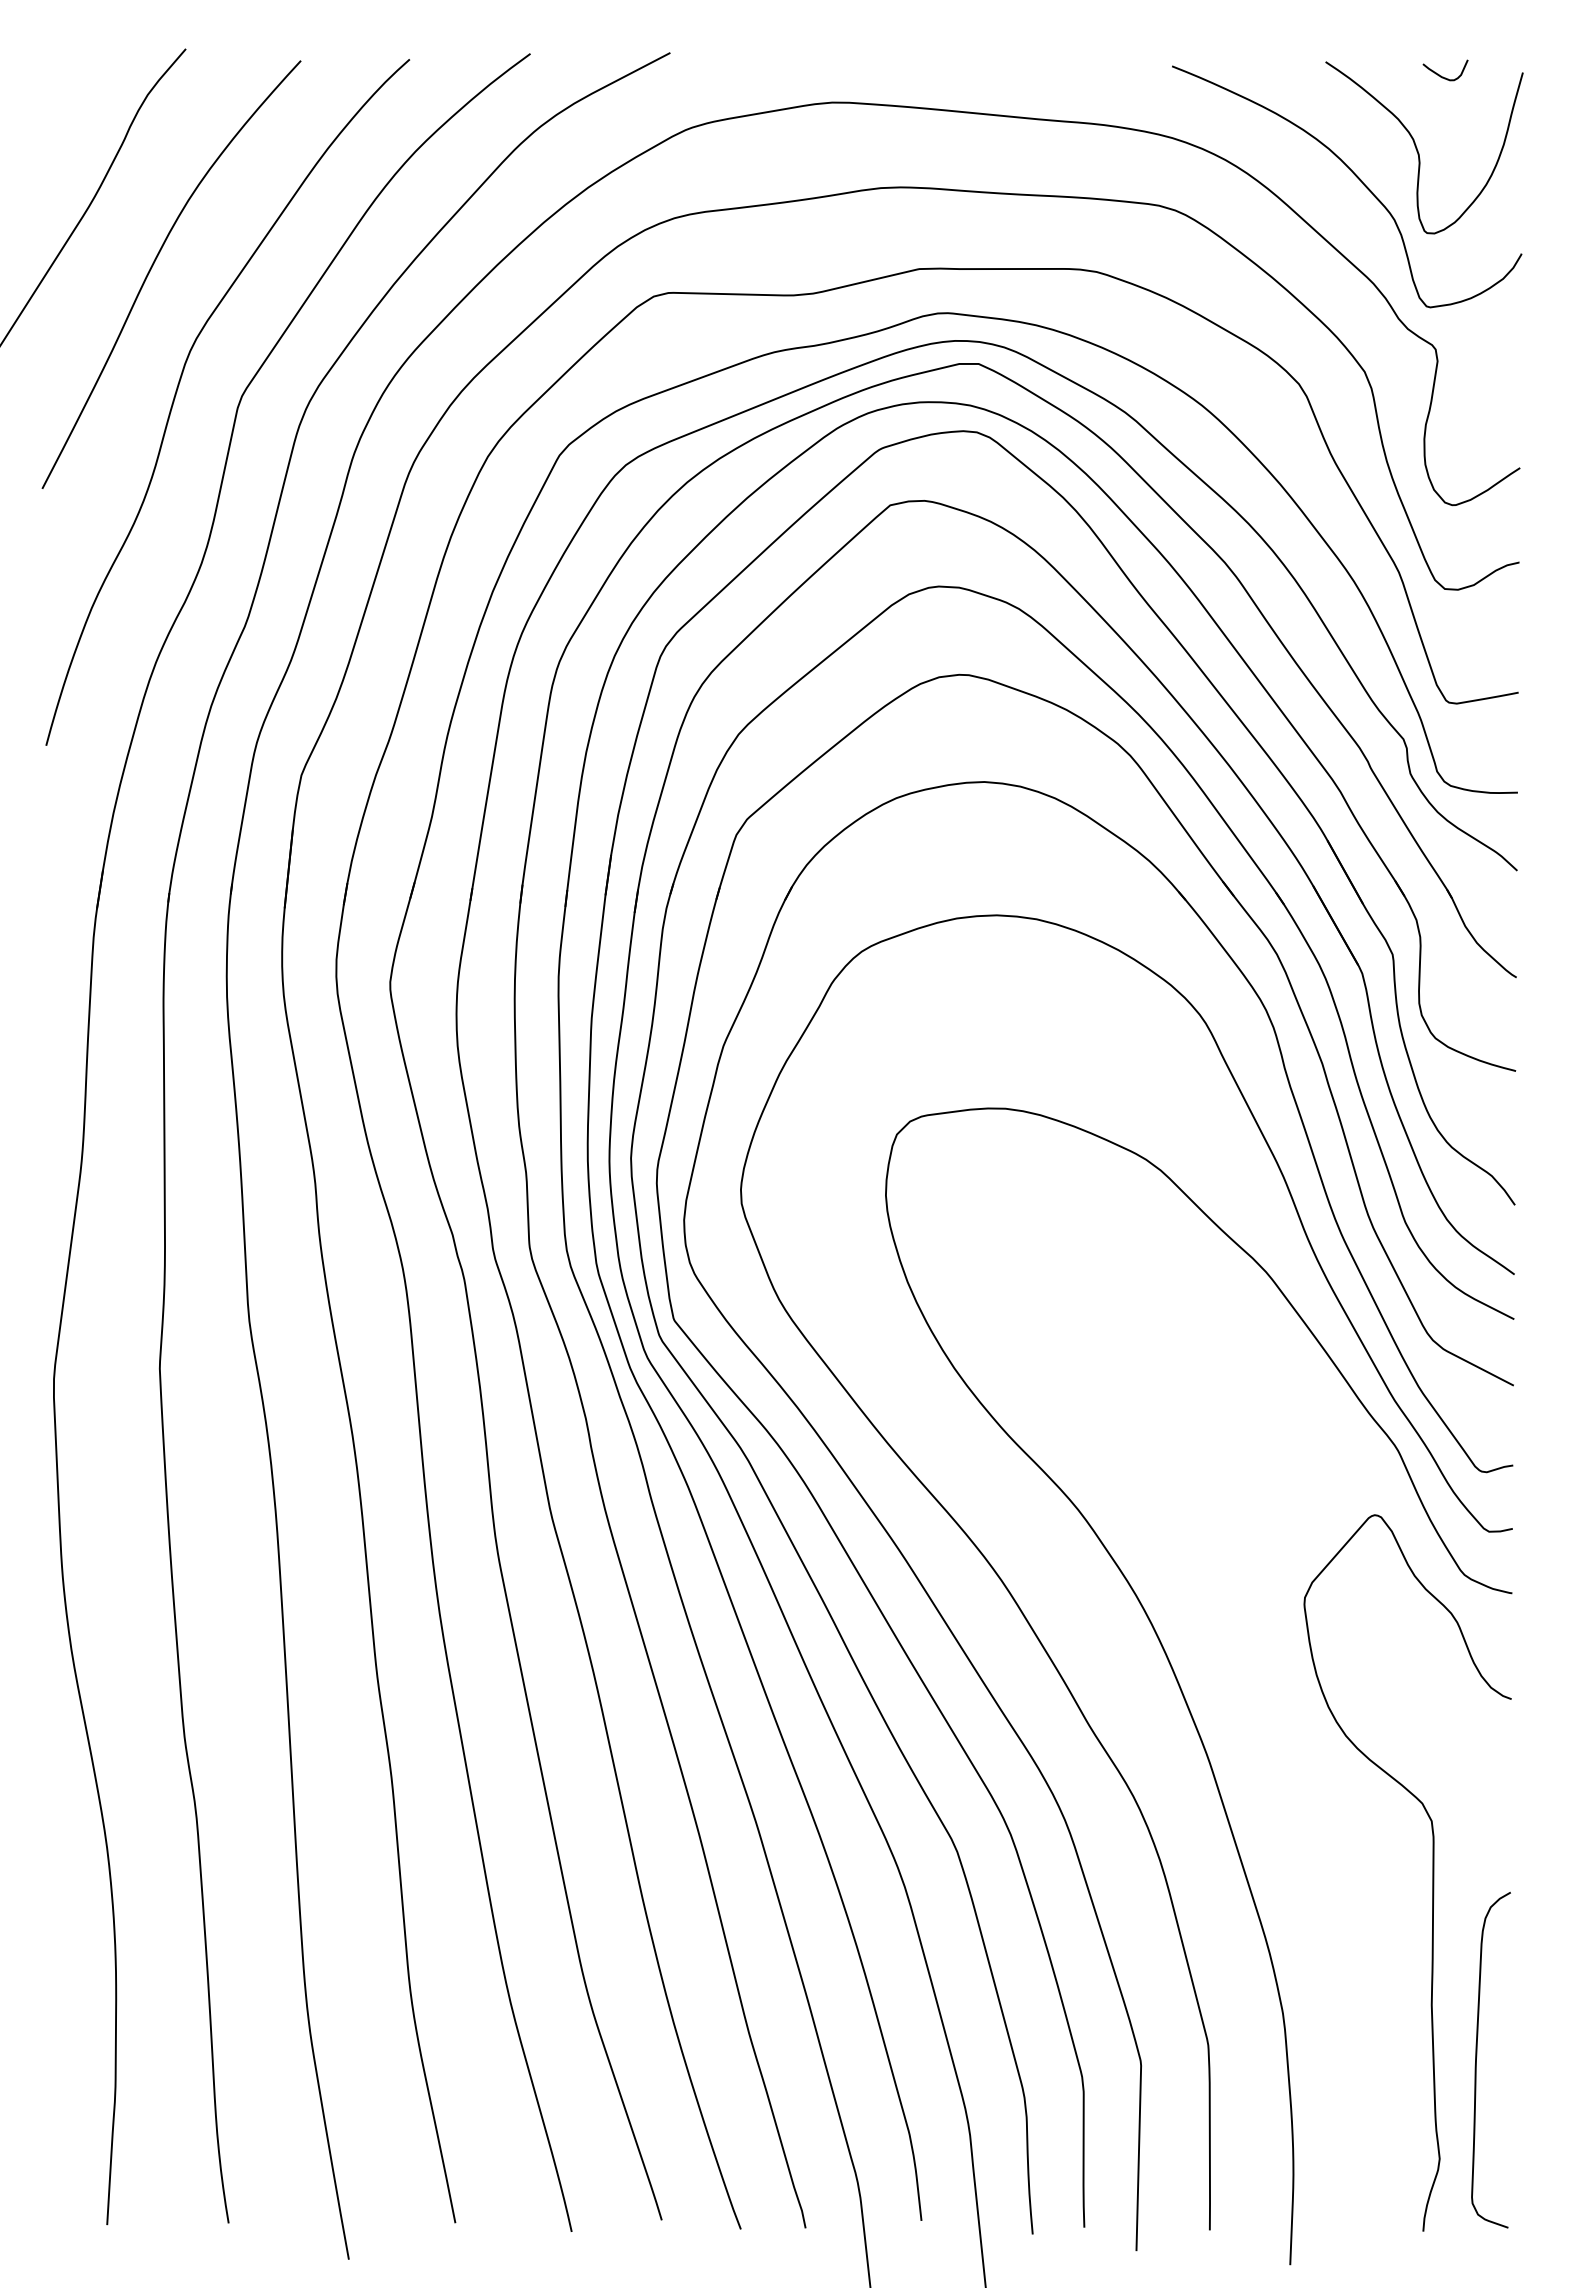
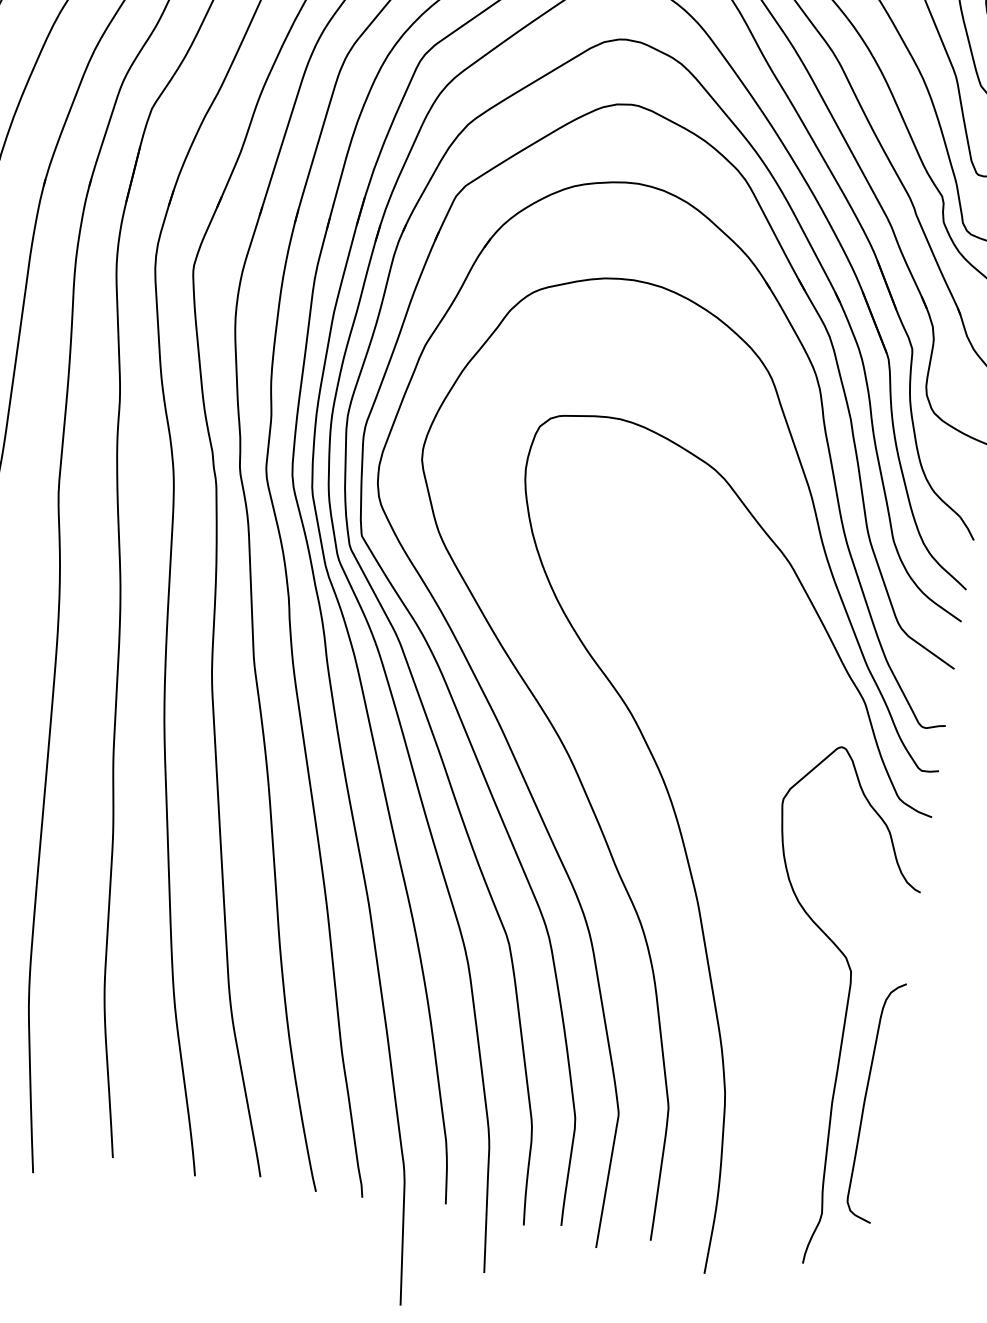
curve: (1477, 2056) -> (866, 1097), moved

